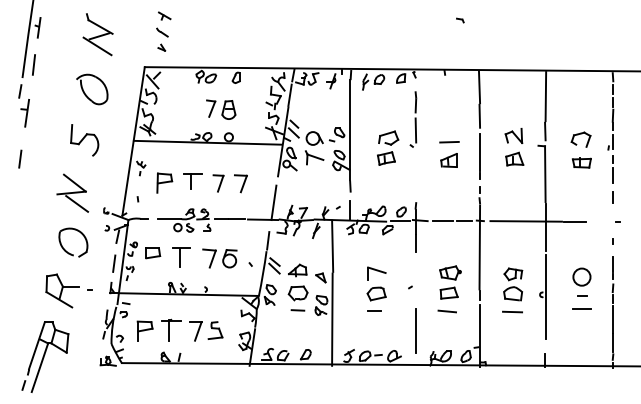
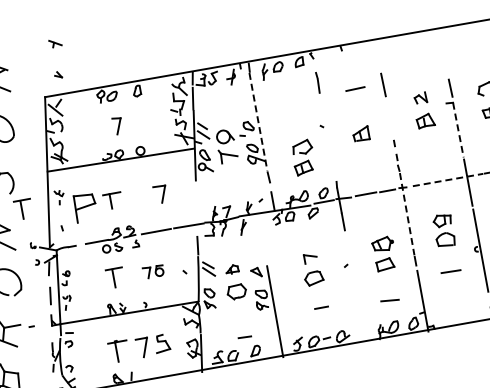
line: (162, 32) -> (56, 59), removed
line: (479, 87) -> (377, 56), removed
line: (545, 96) -> (444, 53), removed
part: (228, 109) -> (135, 123), removed
line: (350, 129) -> (258, 121), solid -> dashed
line: (415, 130) -> (322, 110), removed
part: (513, 135) -> (420, 97), size x0.7
line: (449, 142) -> (355, 89), moved
part: (388, 147) -> (303, 156), moved
line: (480, 152) -> (390, 120), removed
part: (103, 173) -> (23, 209), added
line: (545, 174) -> (458, 130), solid -> dashed
part: (164, 182) -> (85, 207), size x1.4
part: (218, 183) -> (138, 198), removed
line: (273, 202) -> (196, 207), removed
line: (526, 221) -> (448, 180), solid -> dashed
line: (332, 245) -> (261, 238), removed
line: (479, 247) -> (406, 214), solid -> dashed
part: (153, 253) -> (87, 278), removed
part: (219, 258) -> (153, 271), size x0.6
part: (297, 270) -> (232, 269), size x0.7
part: (376, 273) -> (310, 258), size x0.7
part: (513, 284) -> (444, 230), moved
line: (297, 310) -> (244, 337), moved
line: (374, 310) -> (321, 307), moved
line: (446, 311) -> (389, 300), moved
part: (144, 330) -> (92, 356), removed
line: (415, 331) -> (359, 308), removed

